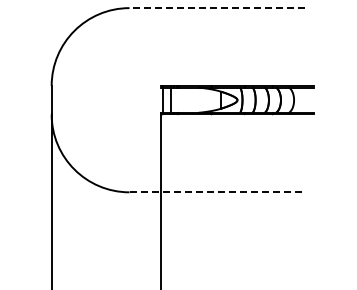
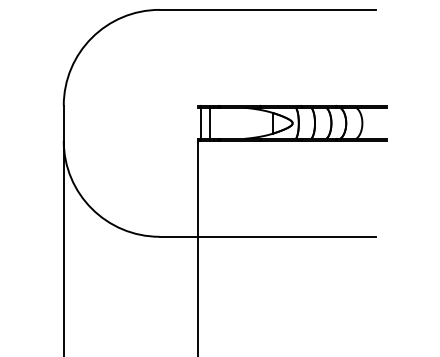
line: (217, 8) -> (268, 10), dashed -> solid
line: (217, 192) -> (268, 237), dashed -> solid

